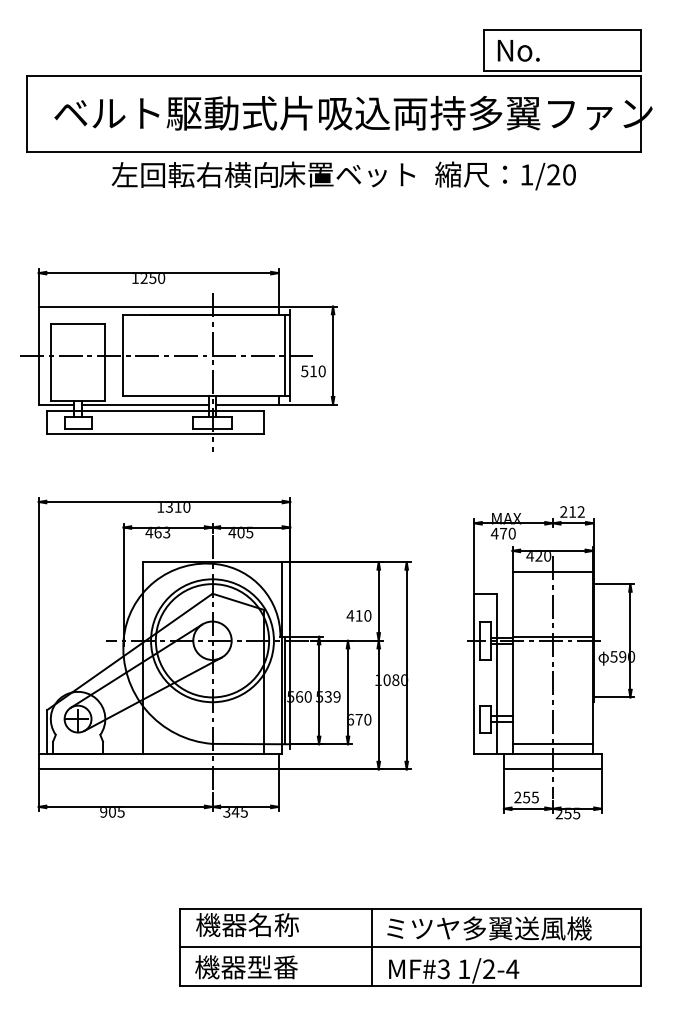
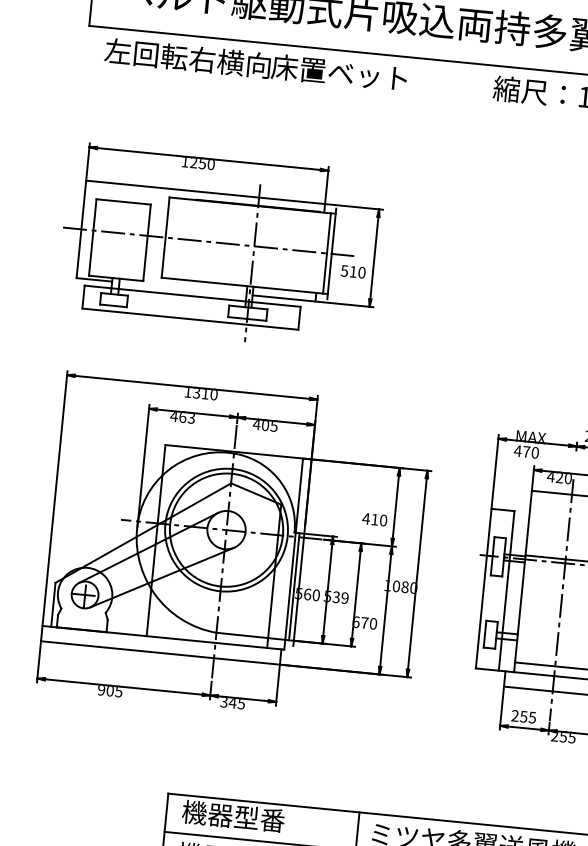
text: (262, 174) -> (255, 64), moved
line: (145, 404) -> (182, 288), removed
text: (273, 925) -> (259, 819), 機器名称 -> 機器型番

